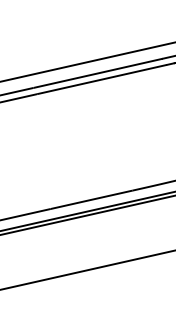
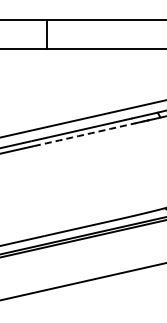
arc: (101, 79) -> (84, 134), solid -> dashed

